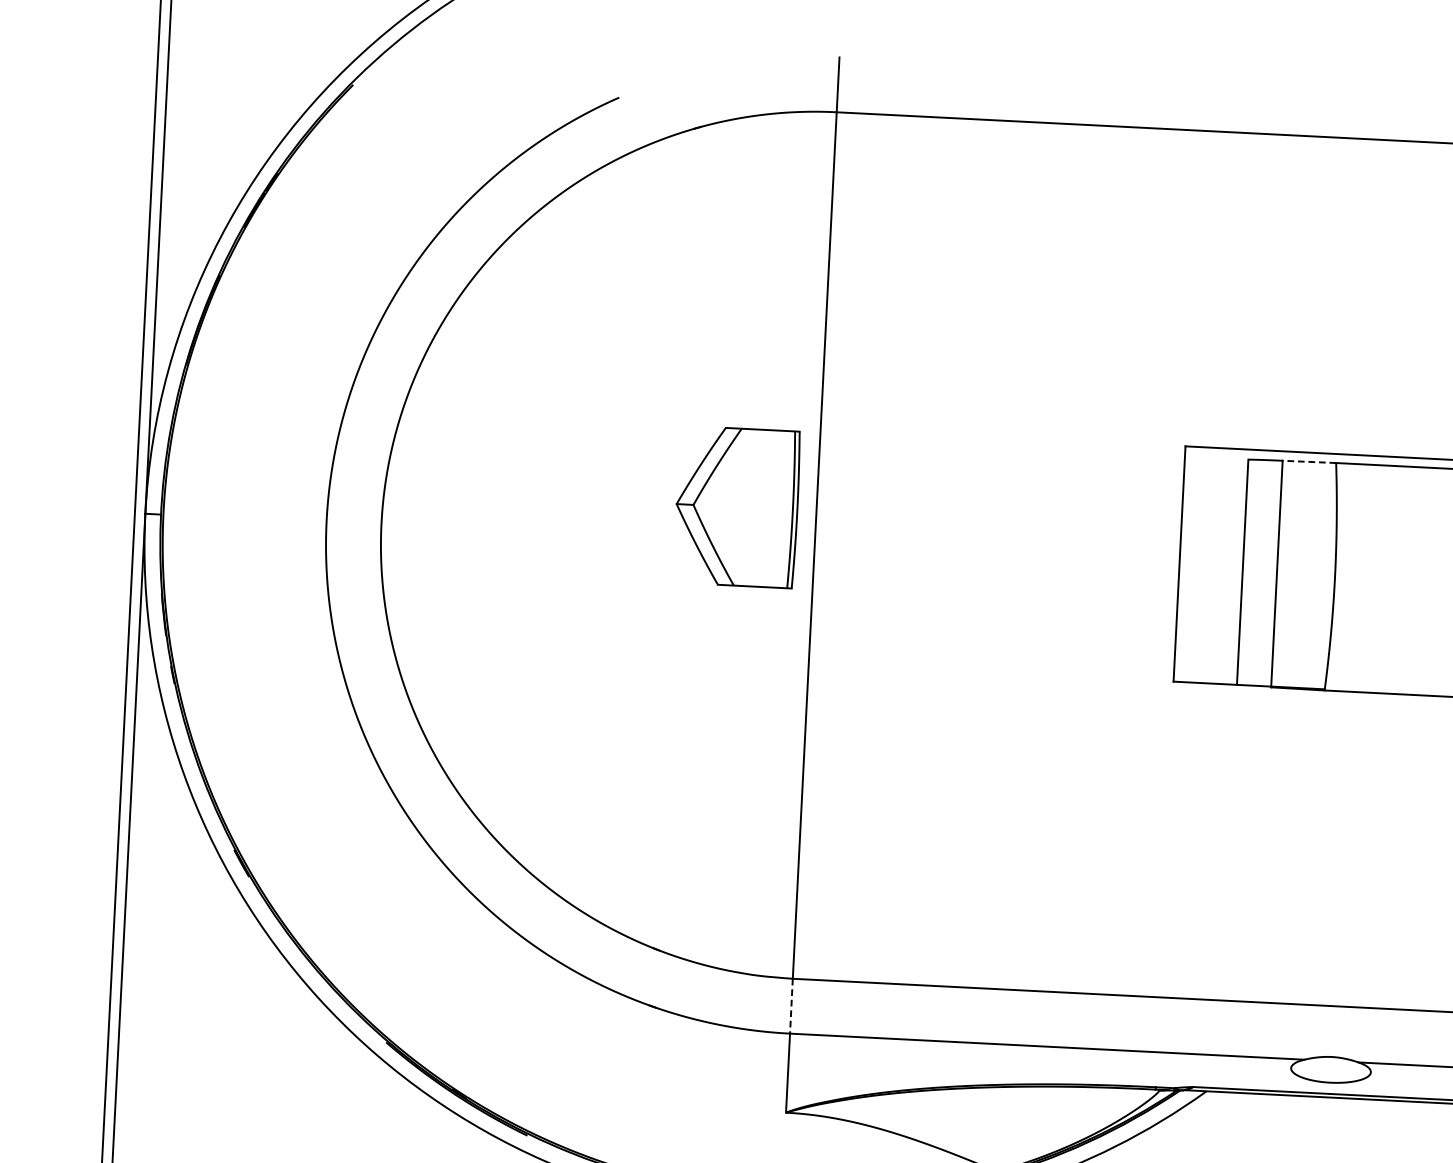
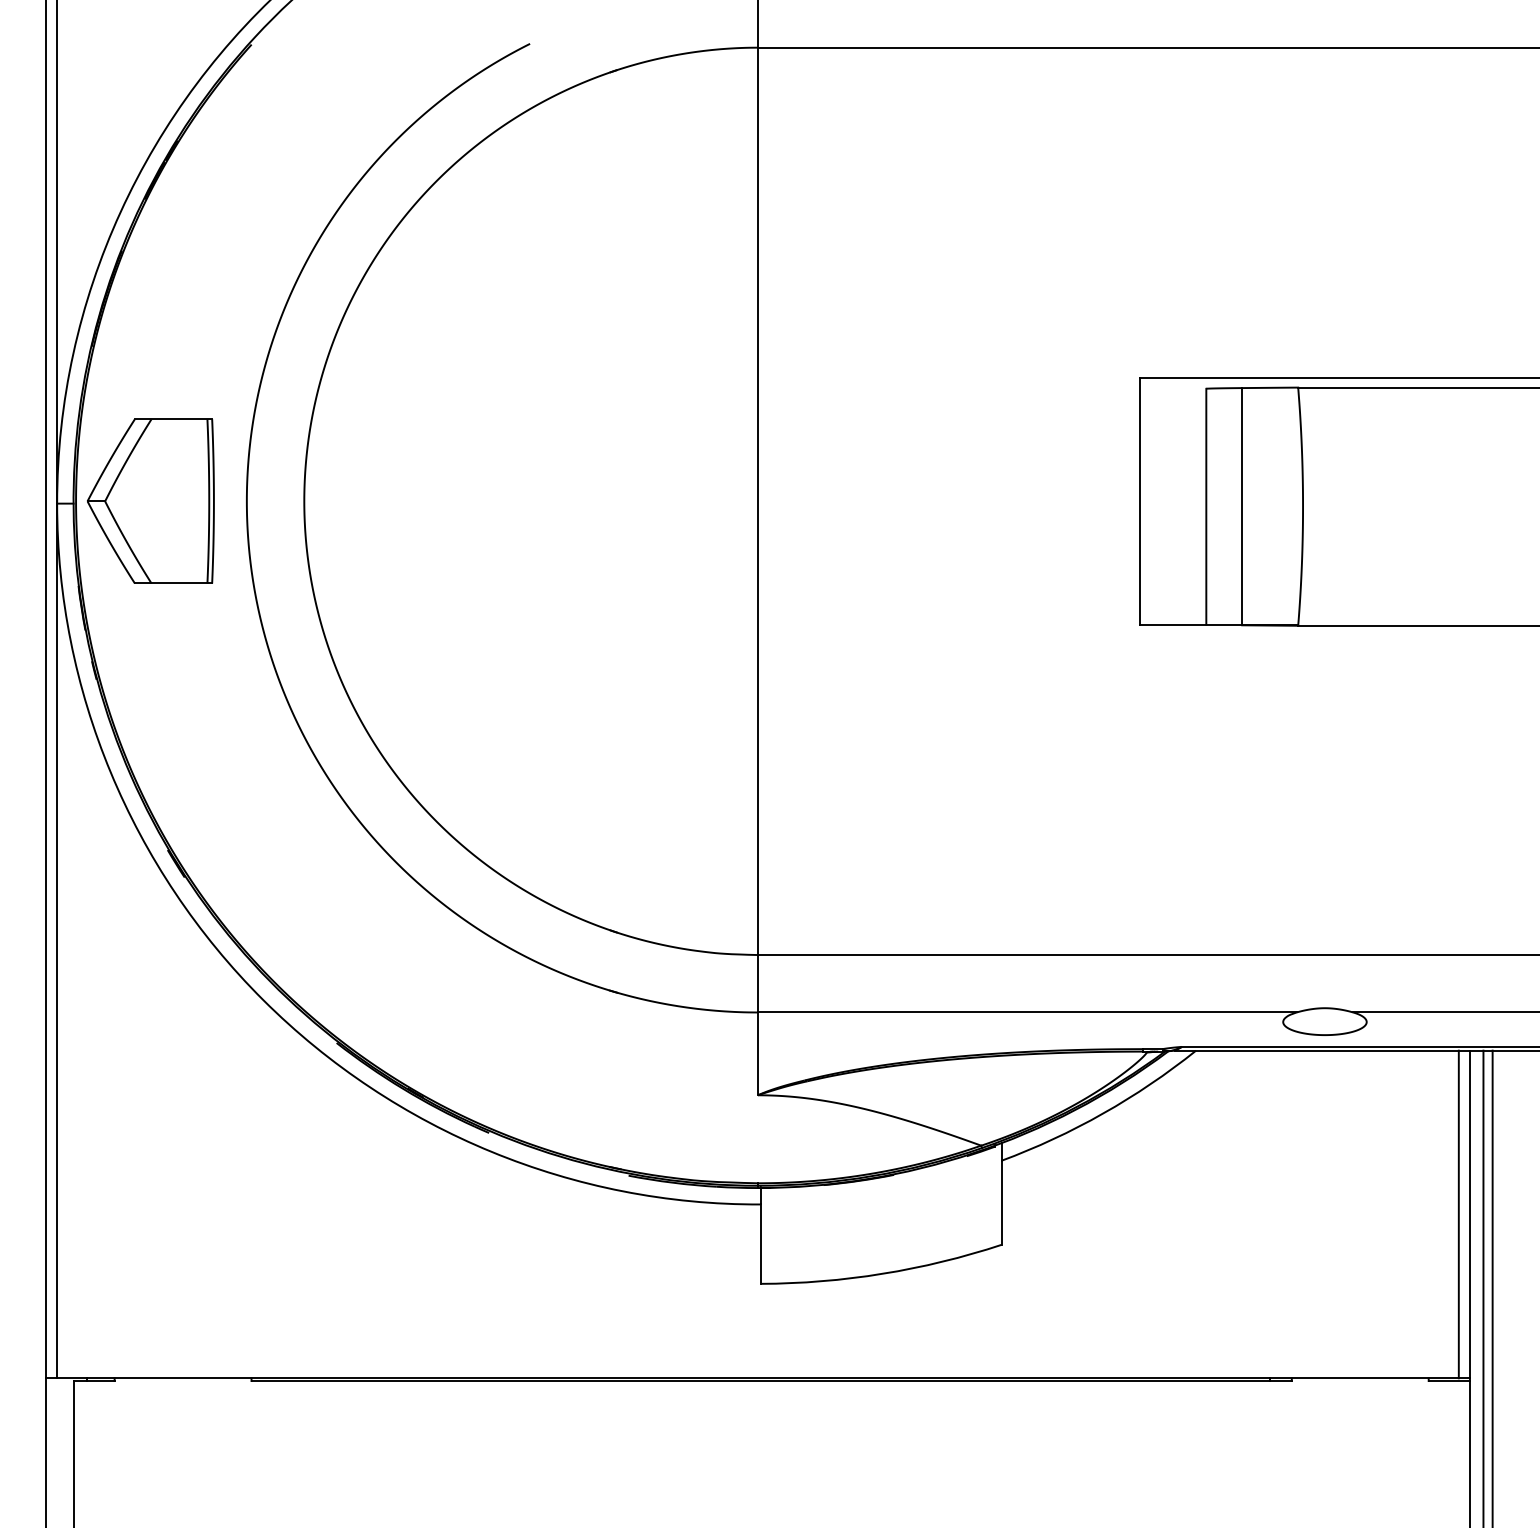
line: (1308, 461) -> (1269, 387), dashed -> solid
part: (736, 506) -> (150, 500), moved
line: (790, 1005) -> (757, 983), dashed -> solid

